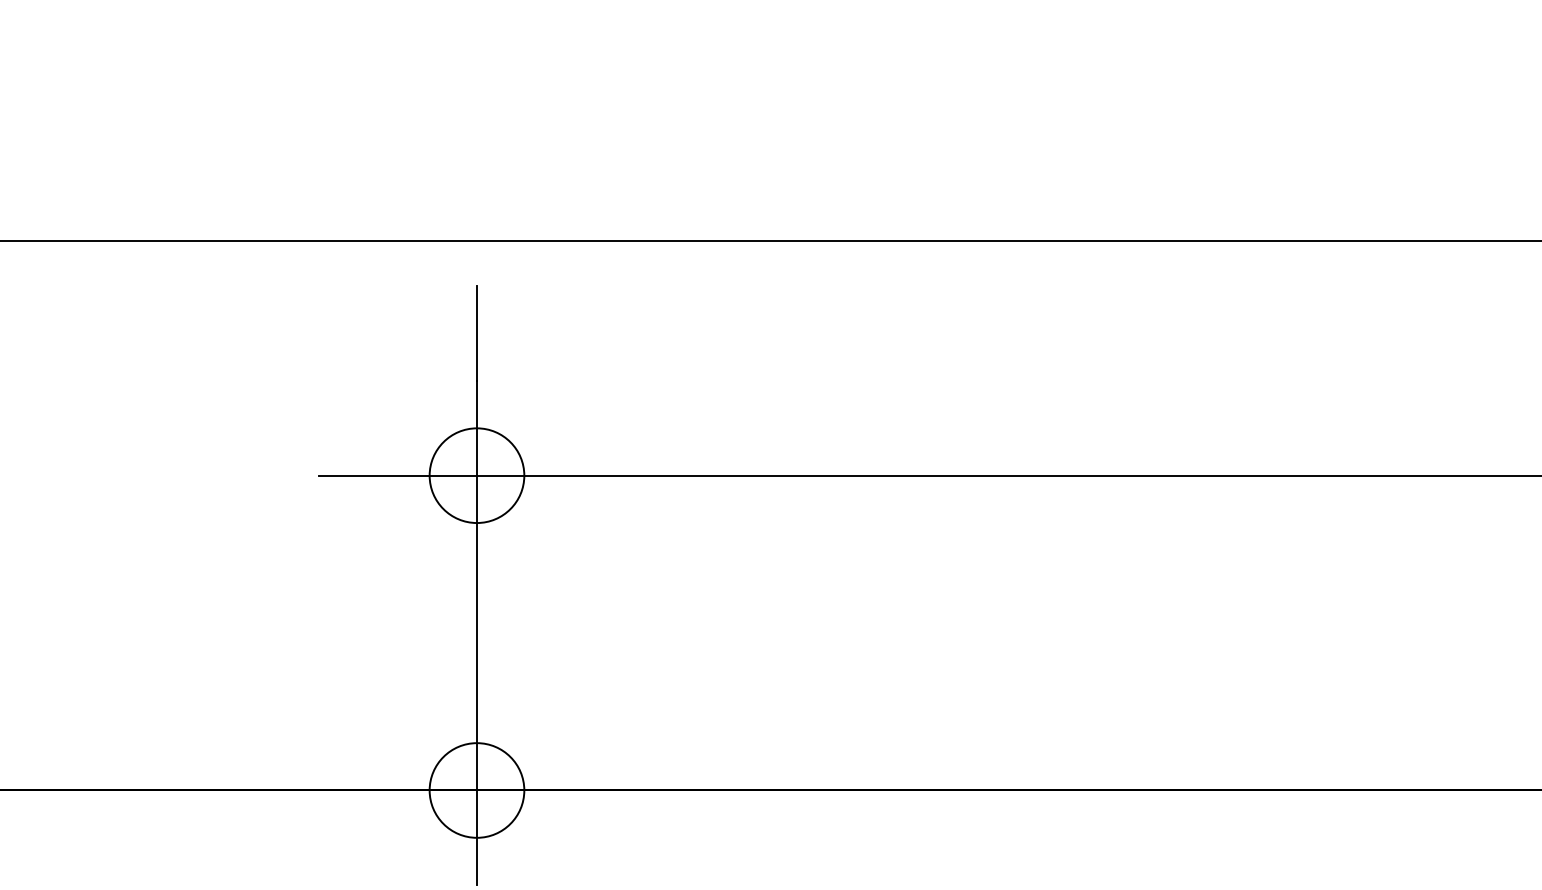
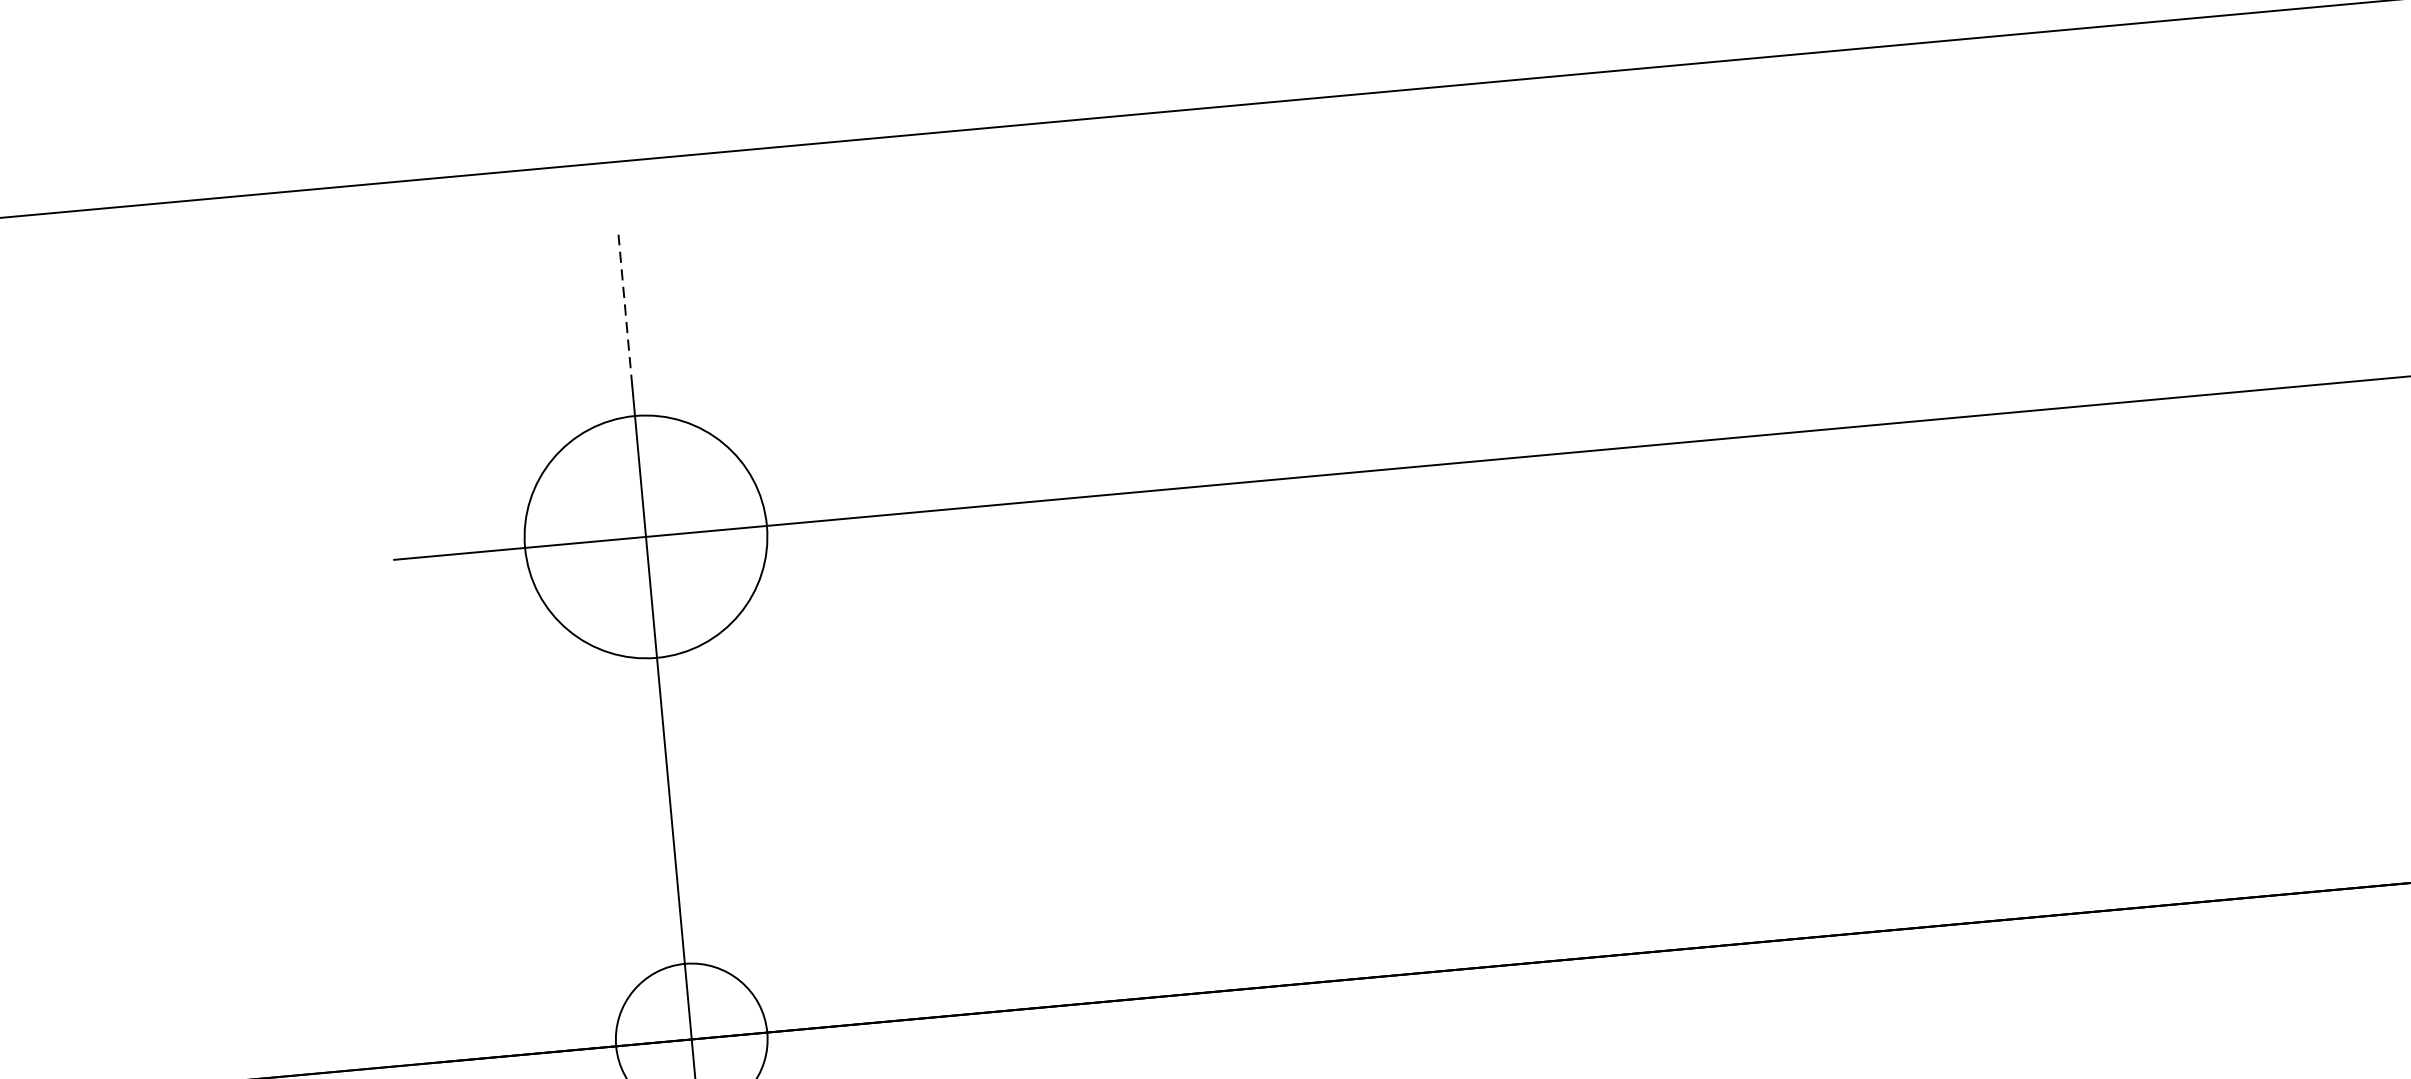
line: (476, 333) -> (624, 310), solid -> dashed
circle: (476, 475) -> (645, 536), size x1.6

